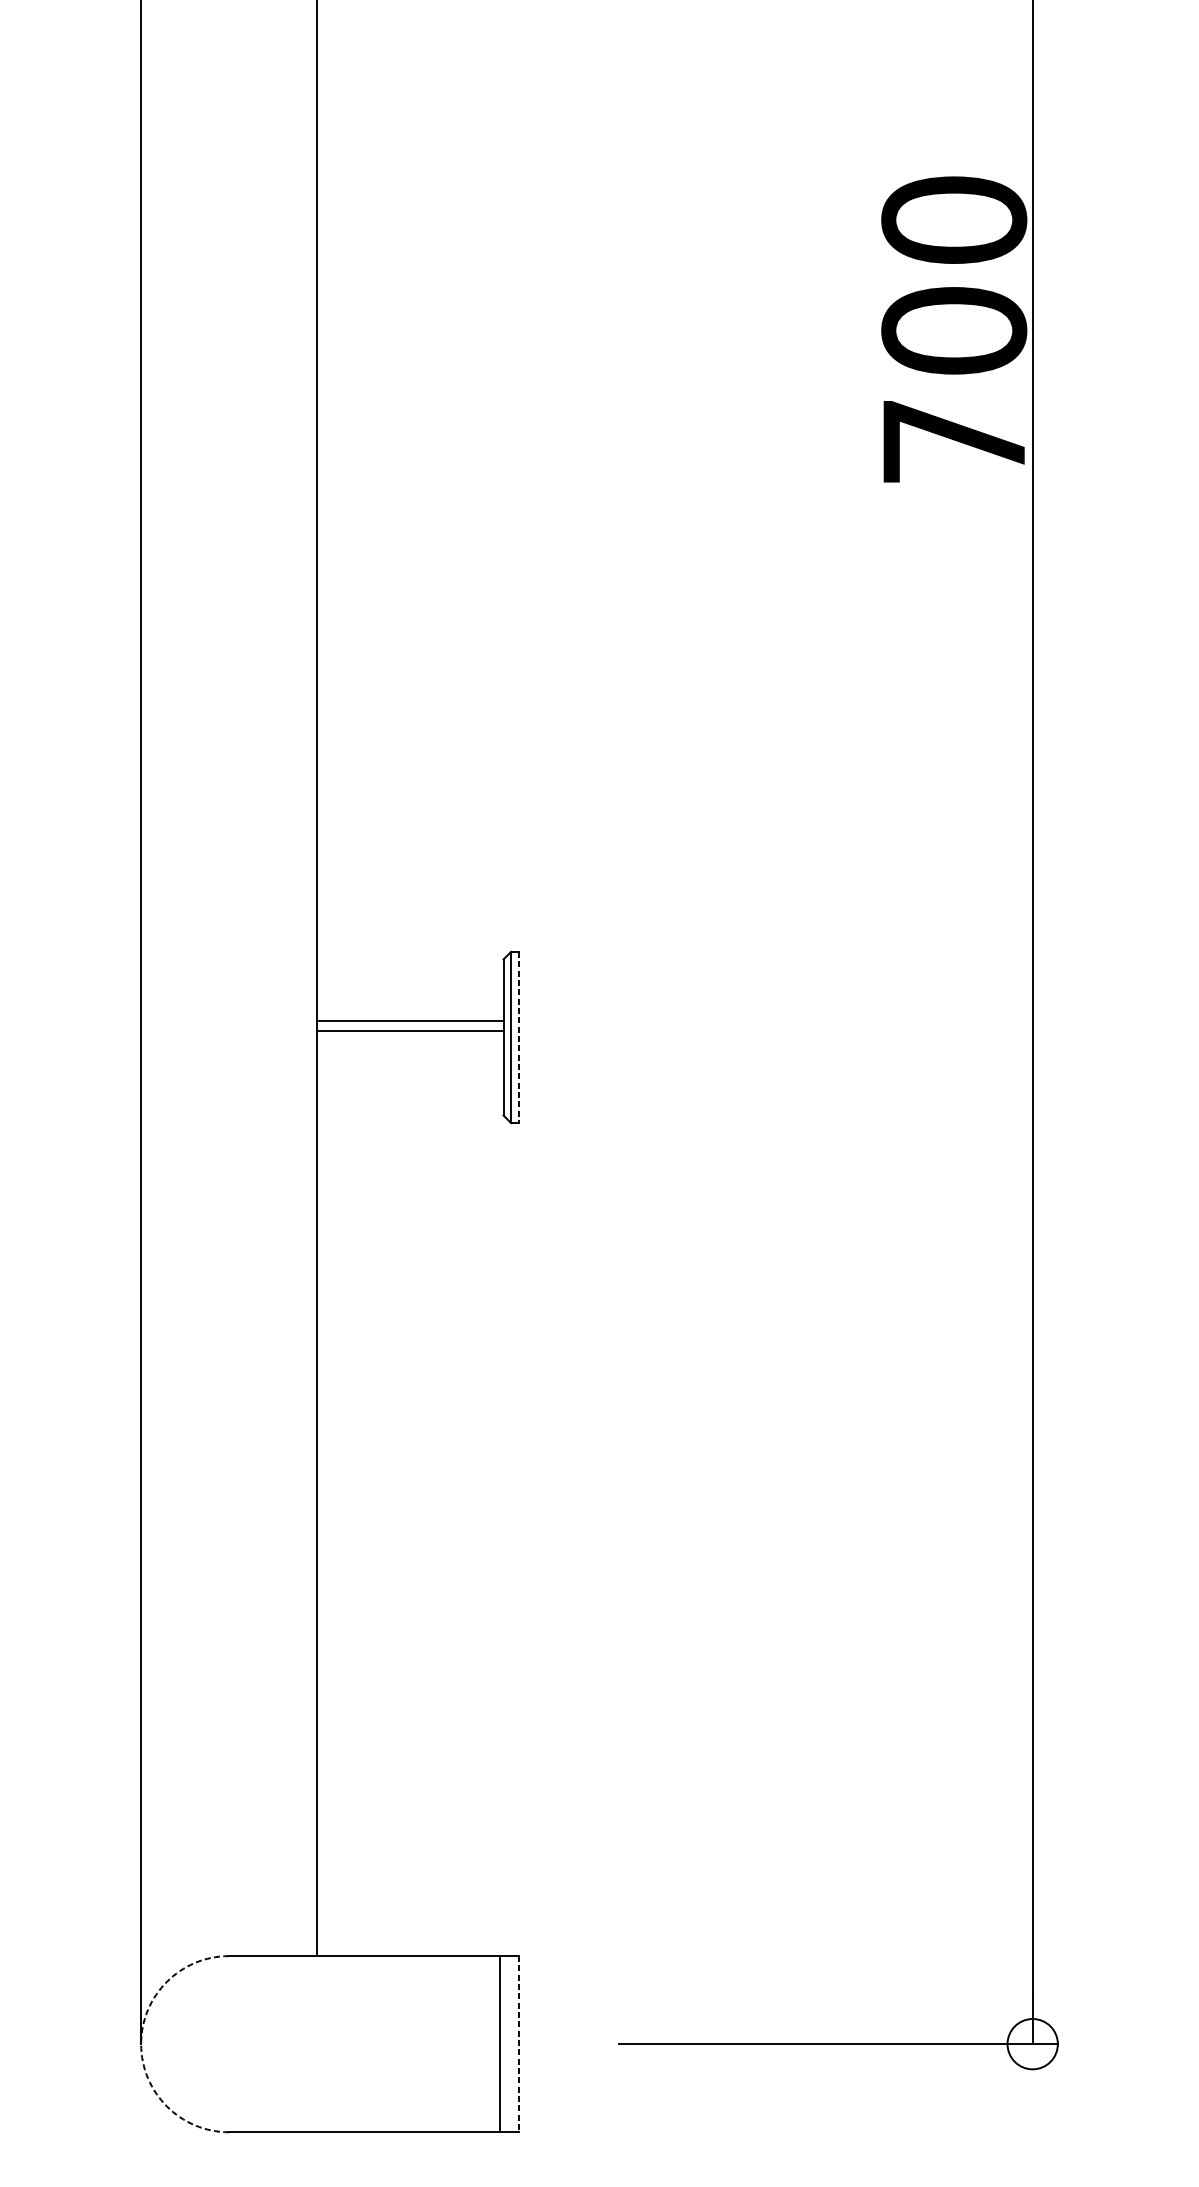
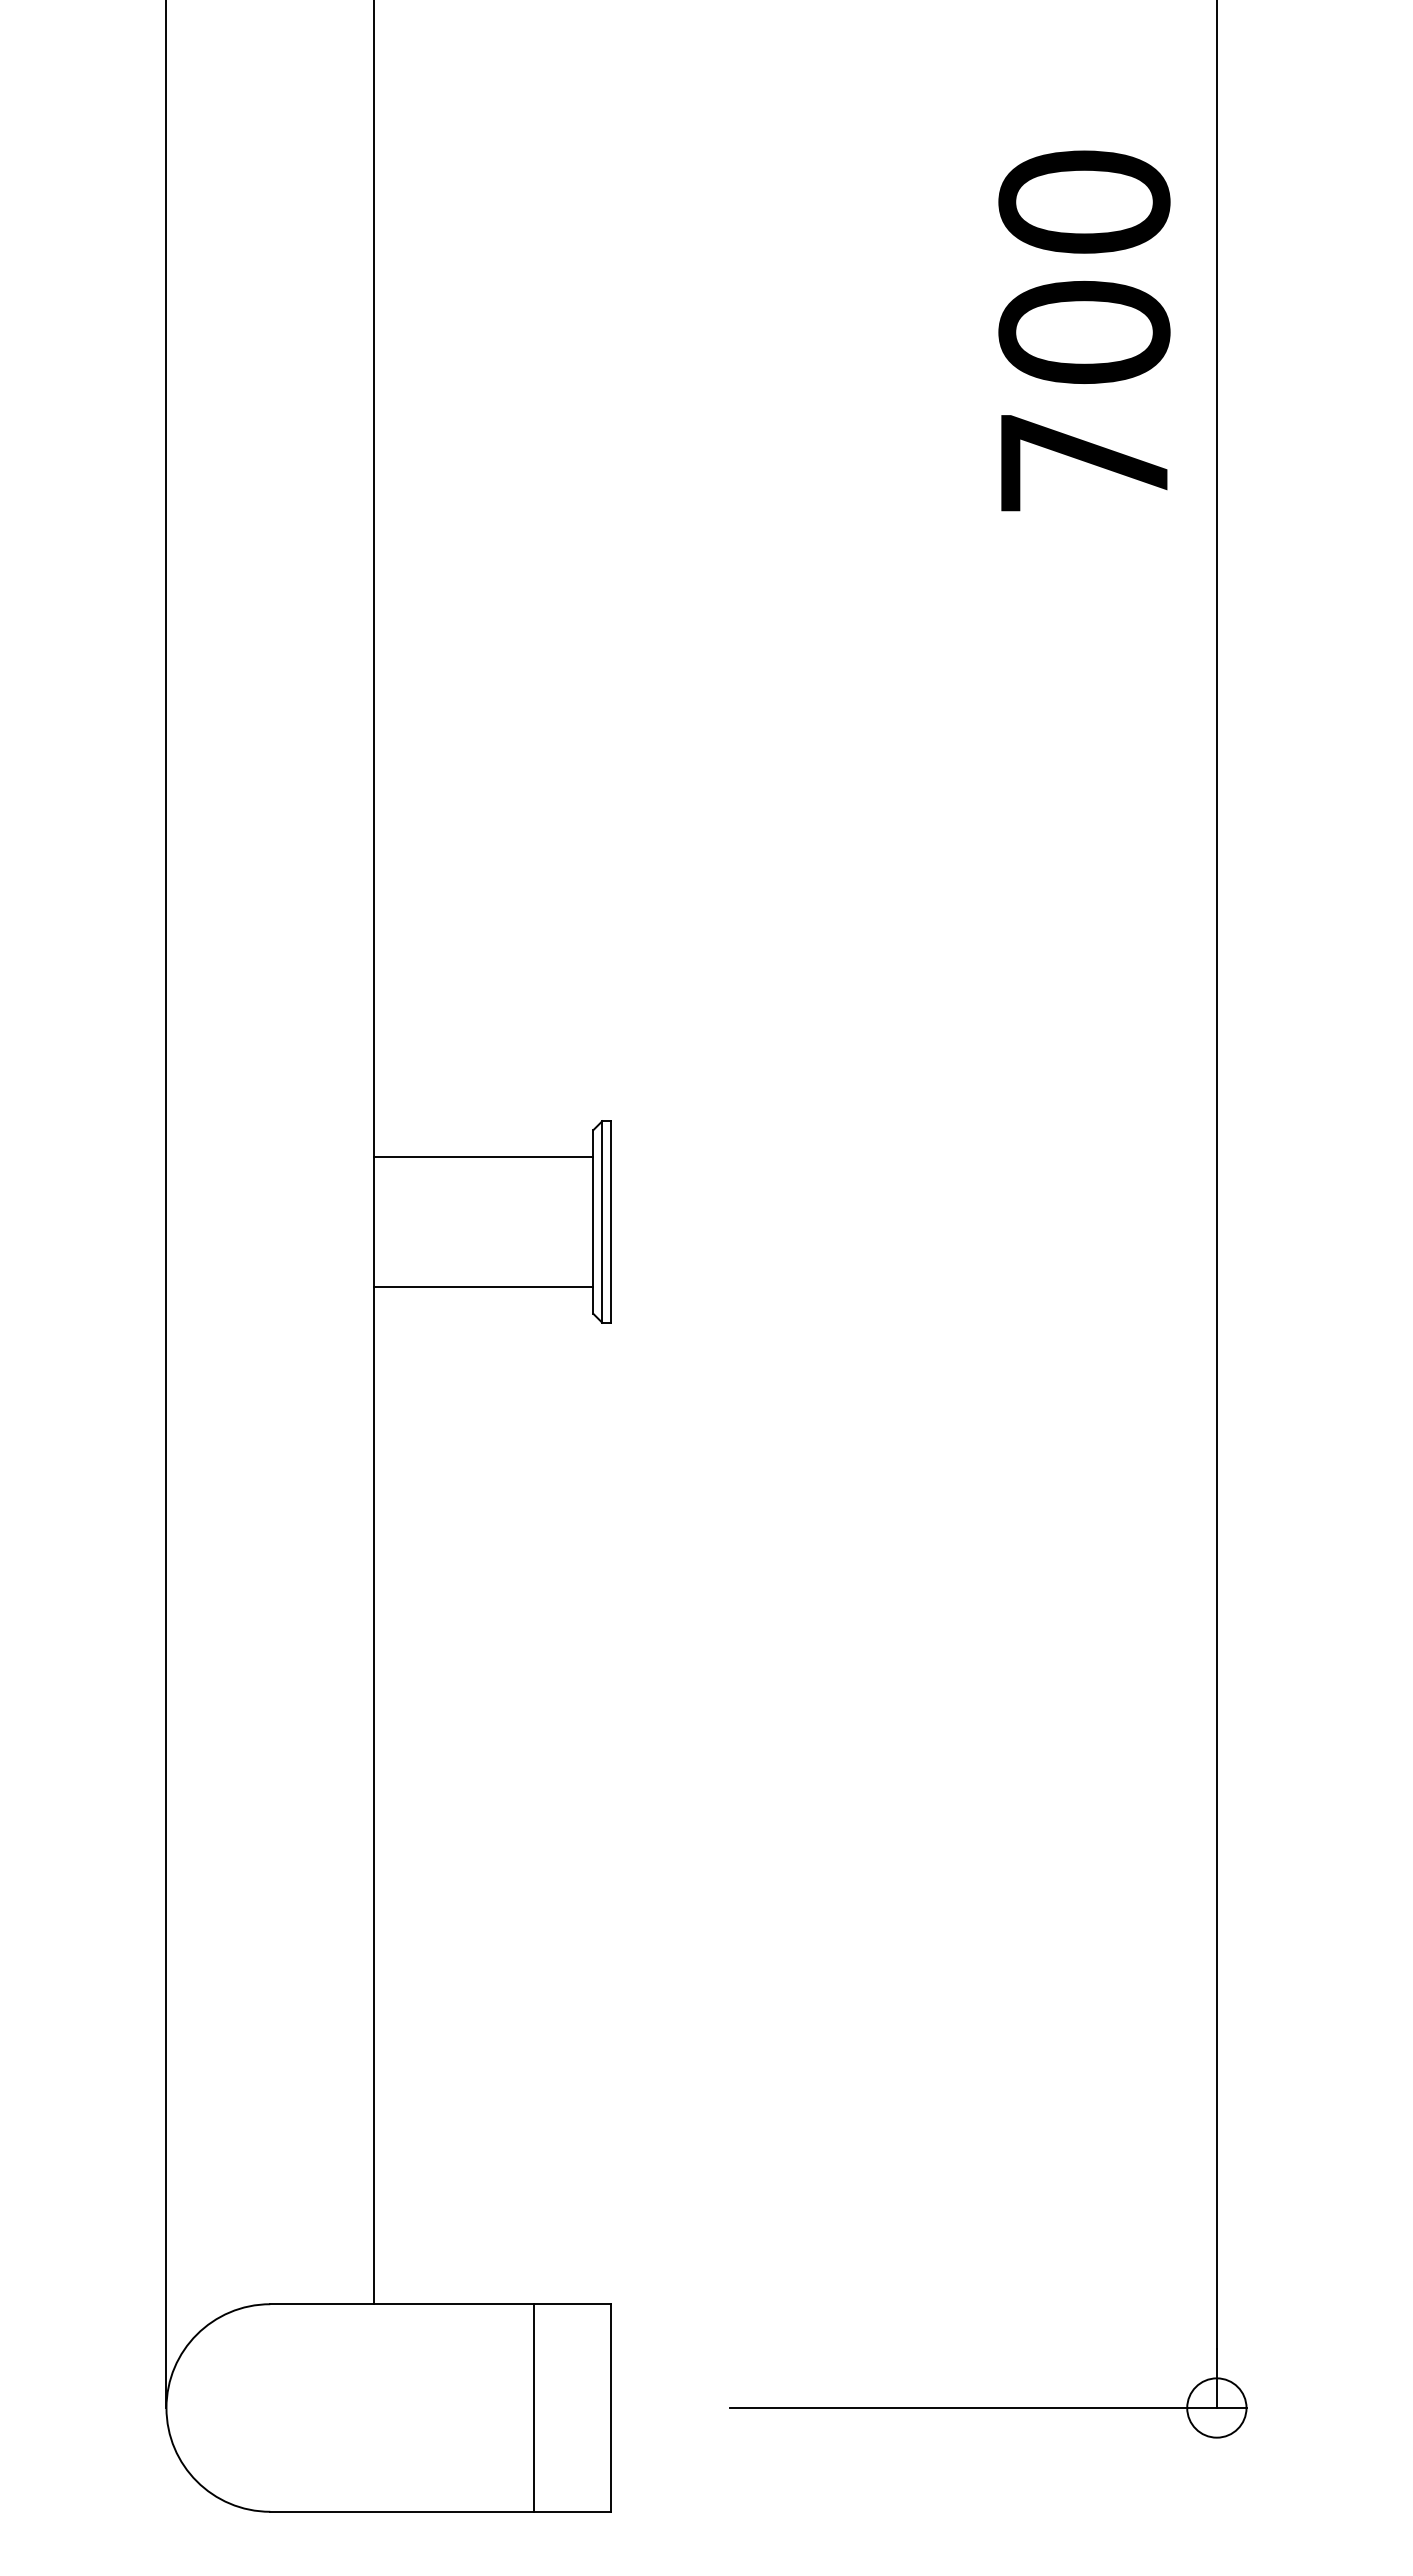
text: (954, 329) -> (1084, 330), moved
line: (410, 1020) -> (483, 1156), moved
line: (410, 1031) -> (483, 1287), moved
line: (518, 1037) -> (611, 1222), dashed -> solid
line: (500, 2043) -> (534, 2407), moved
arc: (141, 2044) -> (166, 2408), dashed -> solid
line: (518, 2044) -> (611, 2408), dashed -> solid

